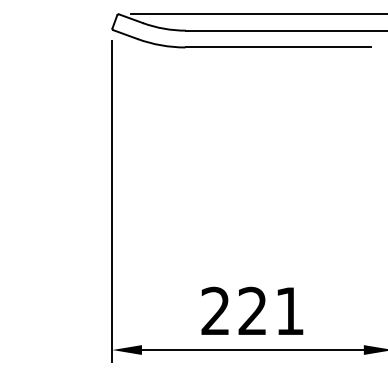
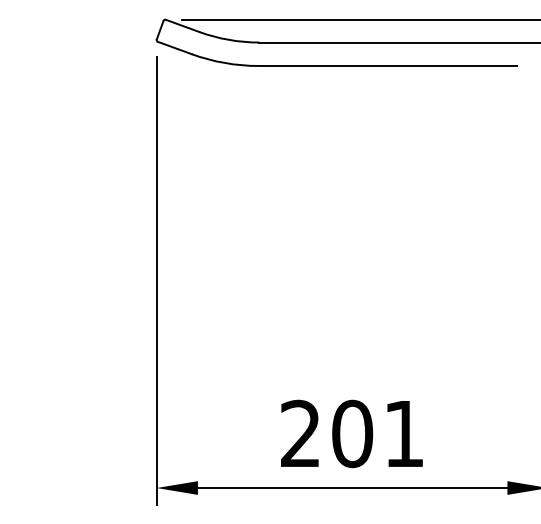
text: (252, 310) -> (352, 432), 221 -> 201

